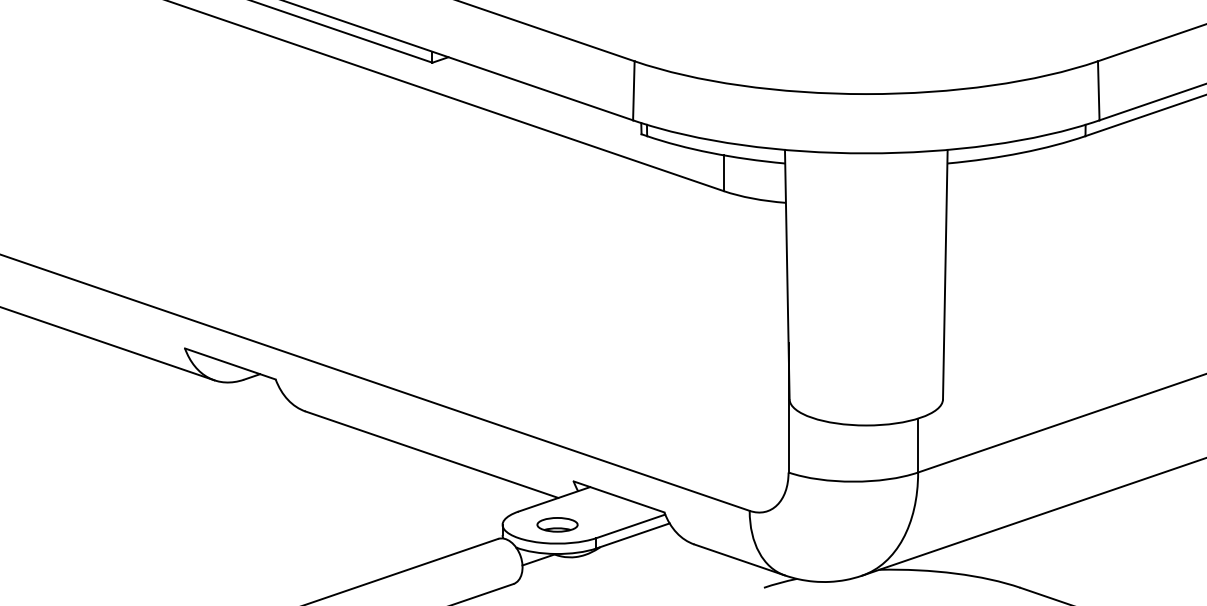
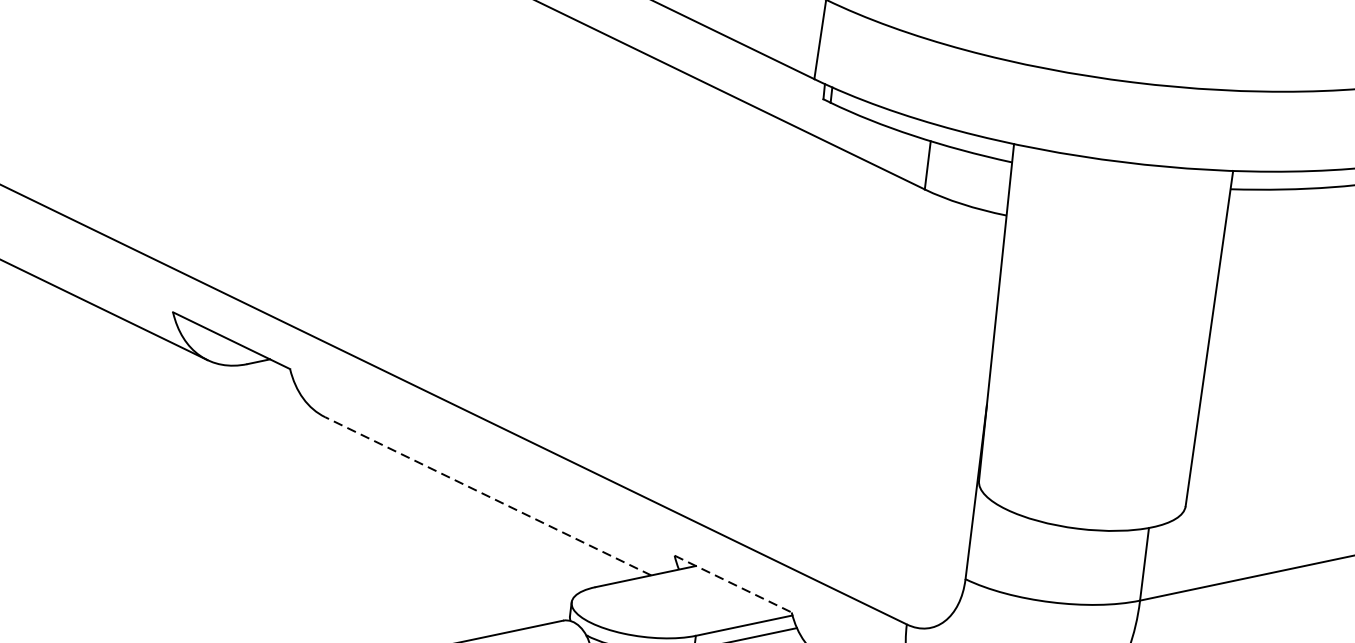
line: (432, 454) -> (488, 496), solid -> dashed
line: (619, 496) -> (733, 583), solid -> dashed
part: (557, 524) -> (645, 611), removed

